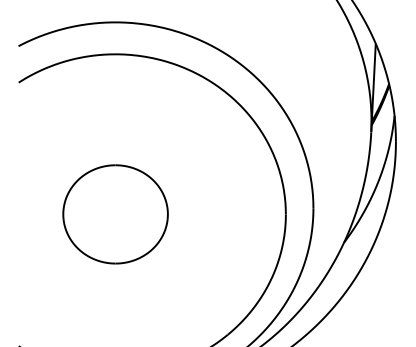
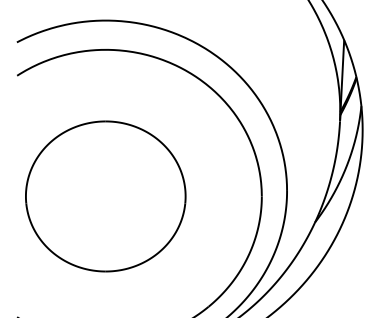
part: (115, 214) -> (105, 196), size x1.67

